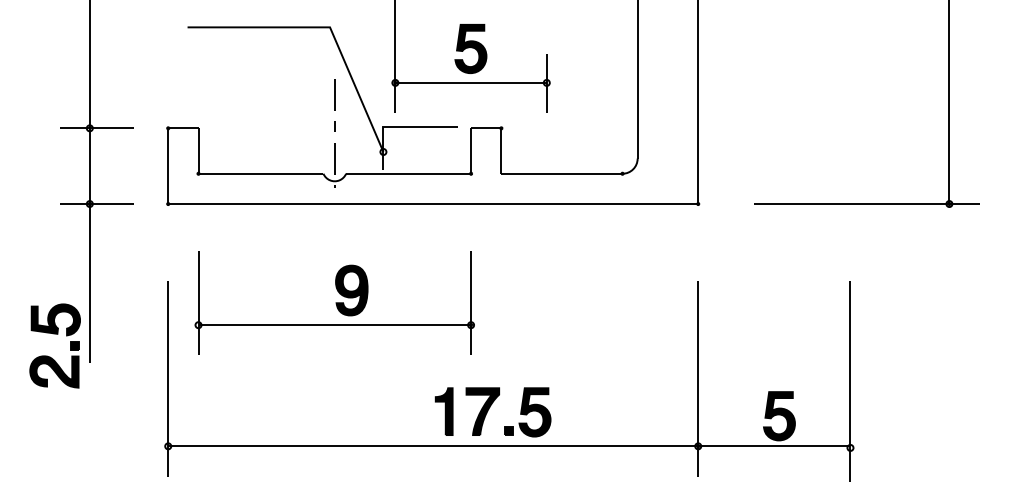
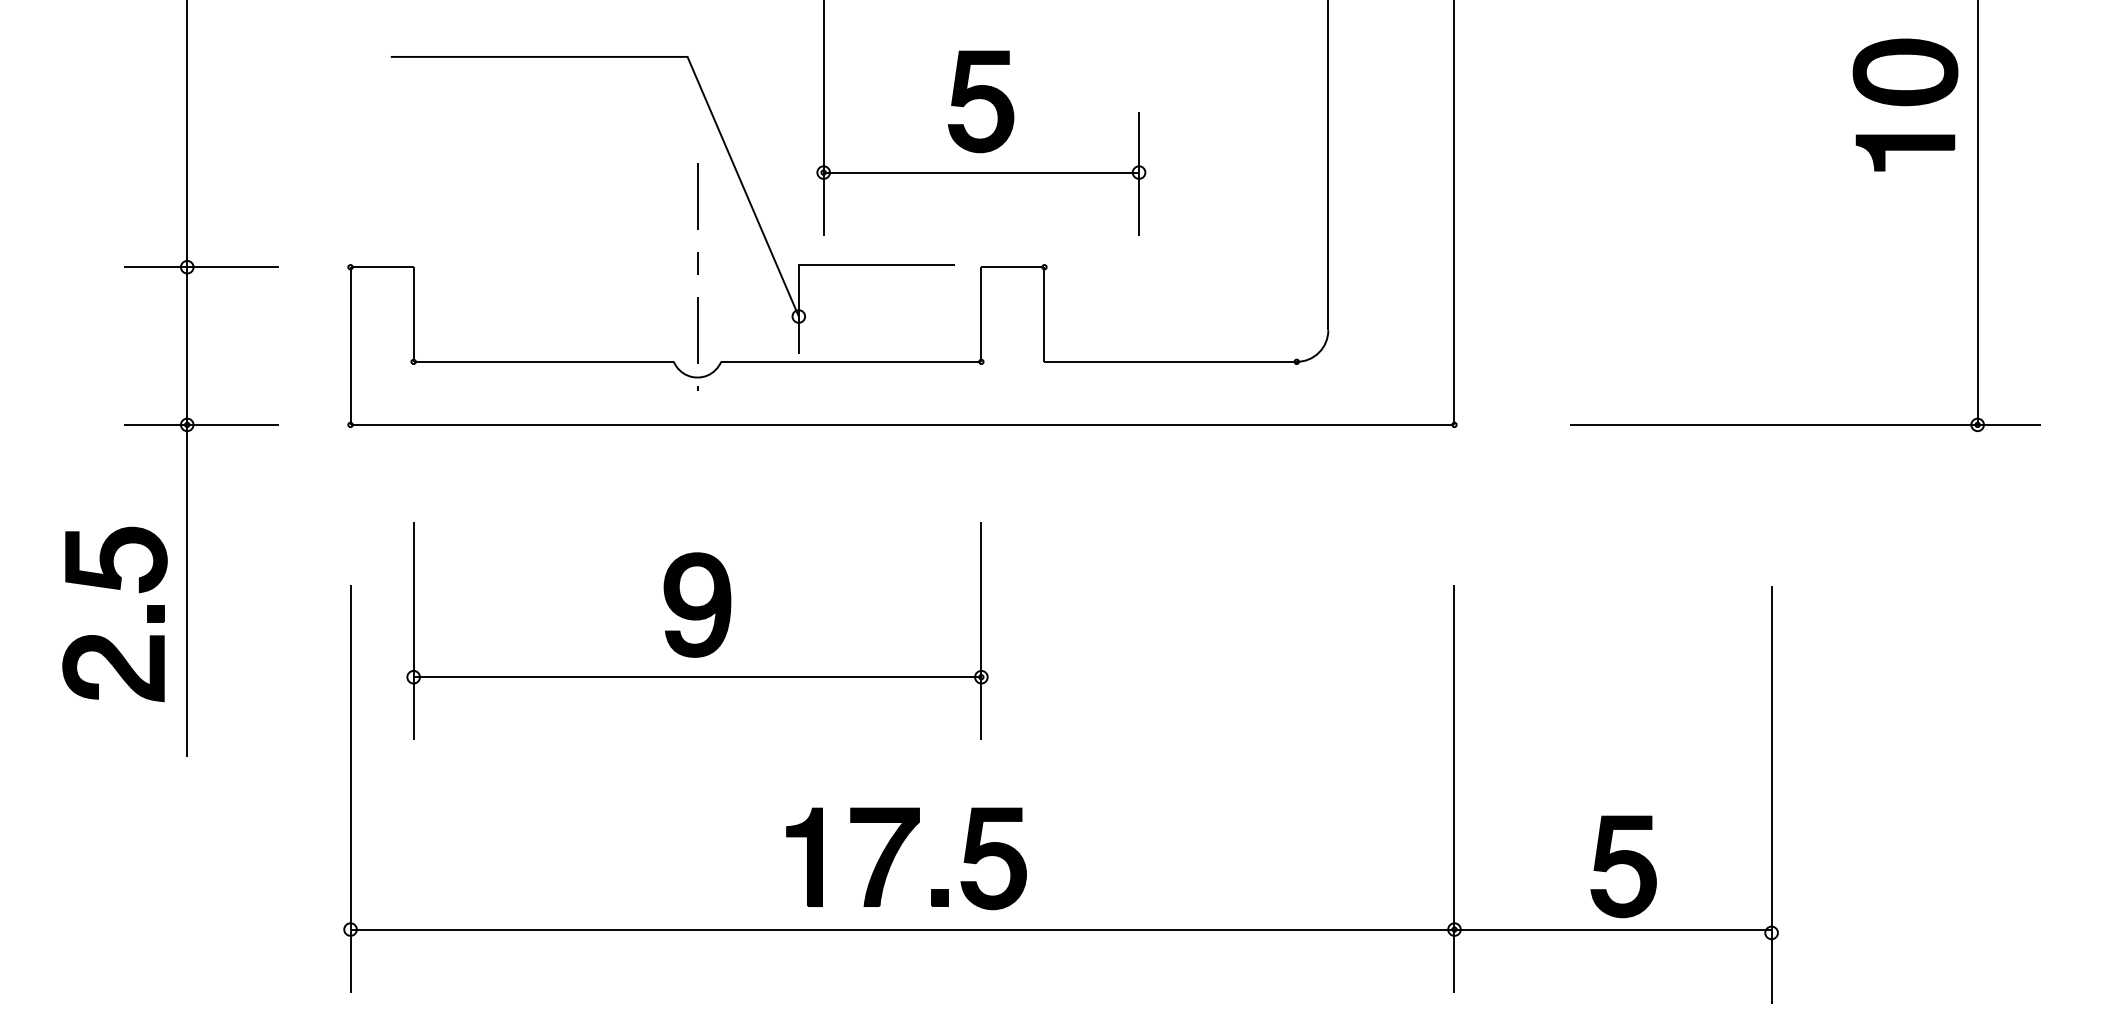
part: (914, 50) -> (1904, 105), added
part: (351, 290) -> (696, 604), moved
part: (54, 334) -> (113, 590), moved
part: (492, 412) -> (905, 859), moved

